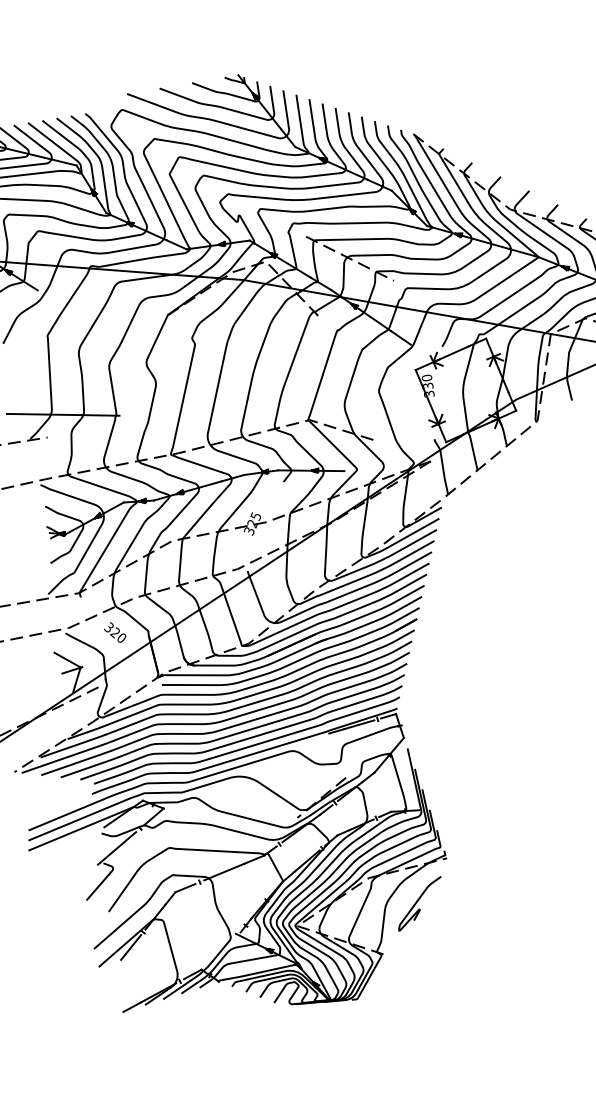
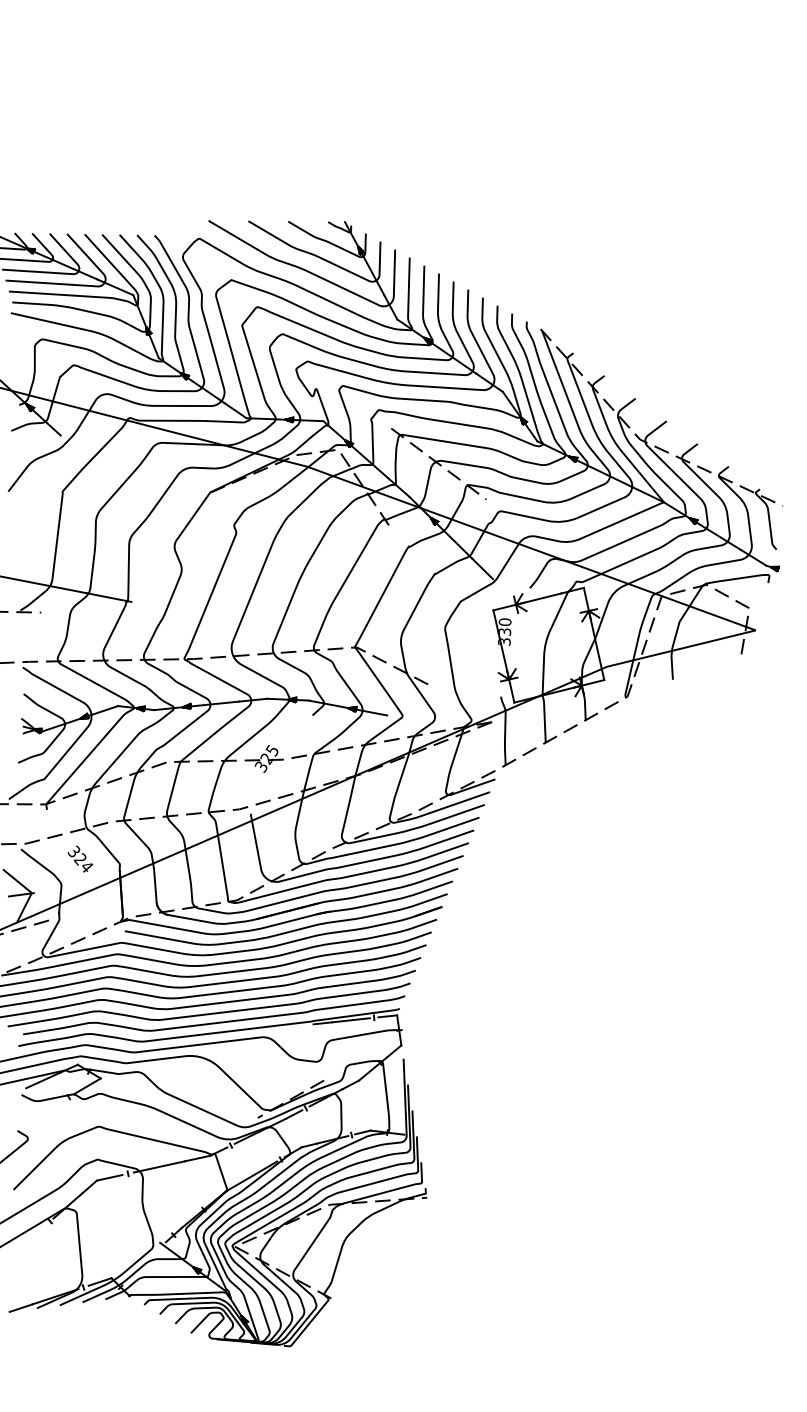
text: (122, 637) -> (87, 866), 320 -> 324
line: (116, 848) -> (36, 1115), removed
curve: (418, 901) -> (383, 1243), removed
line: (131, 947) -> (32, 1236), removed

